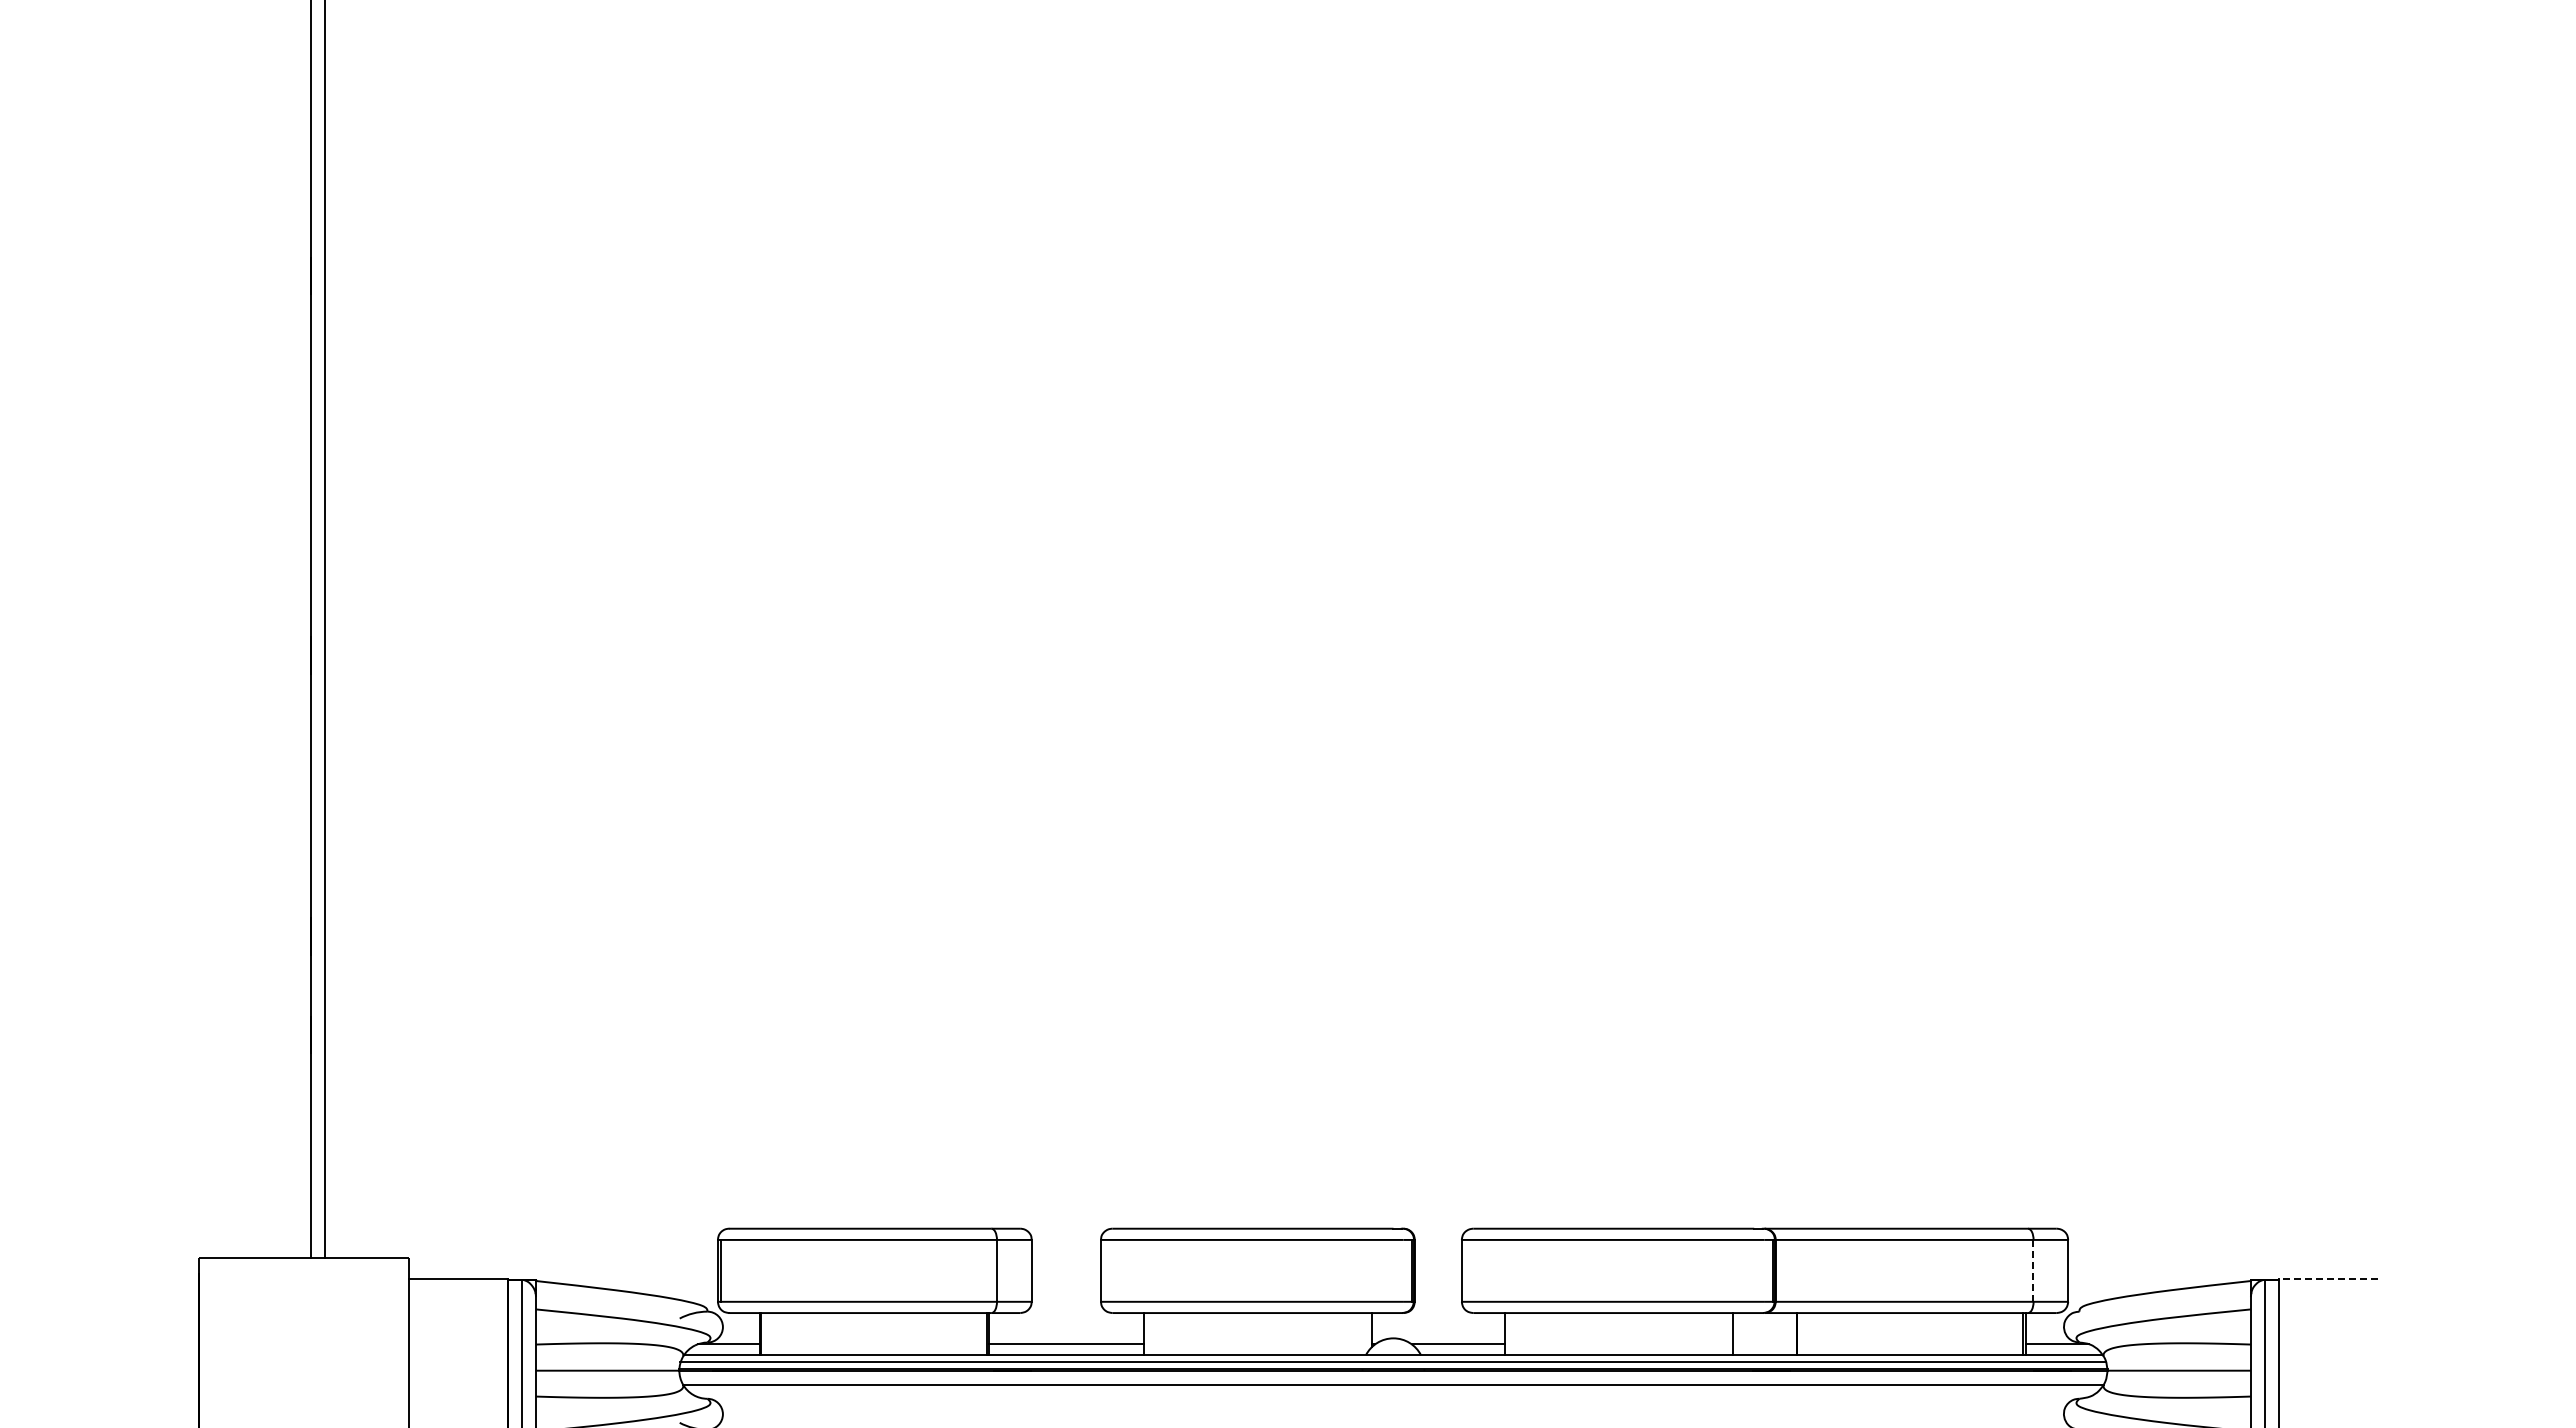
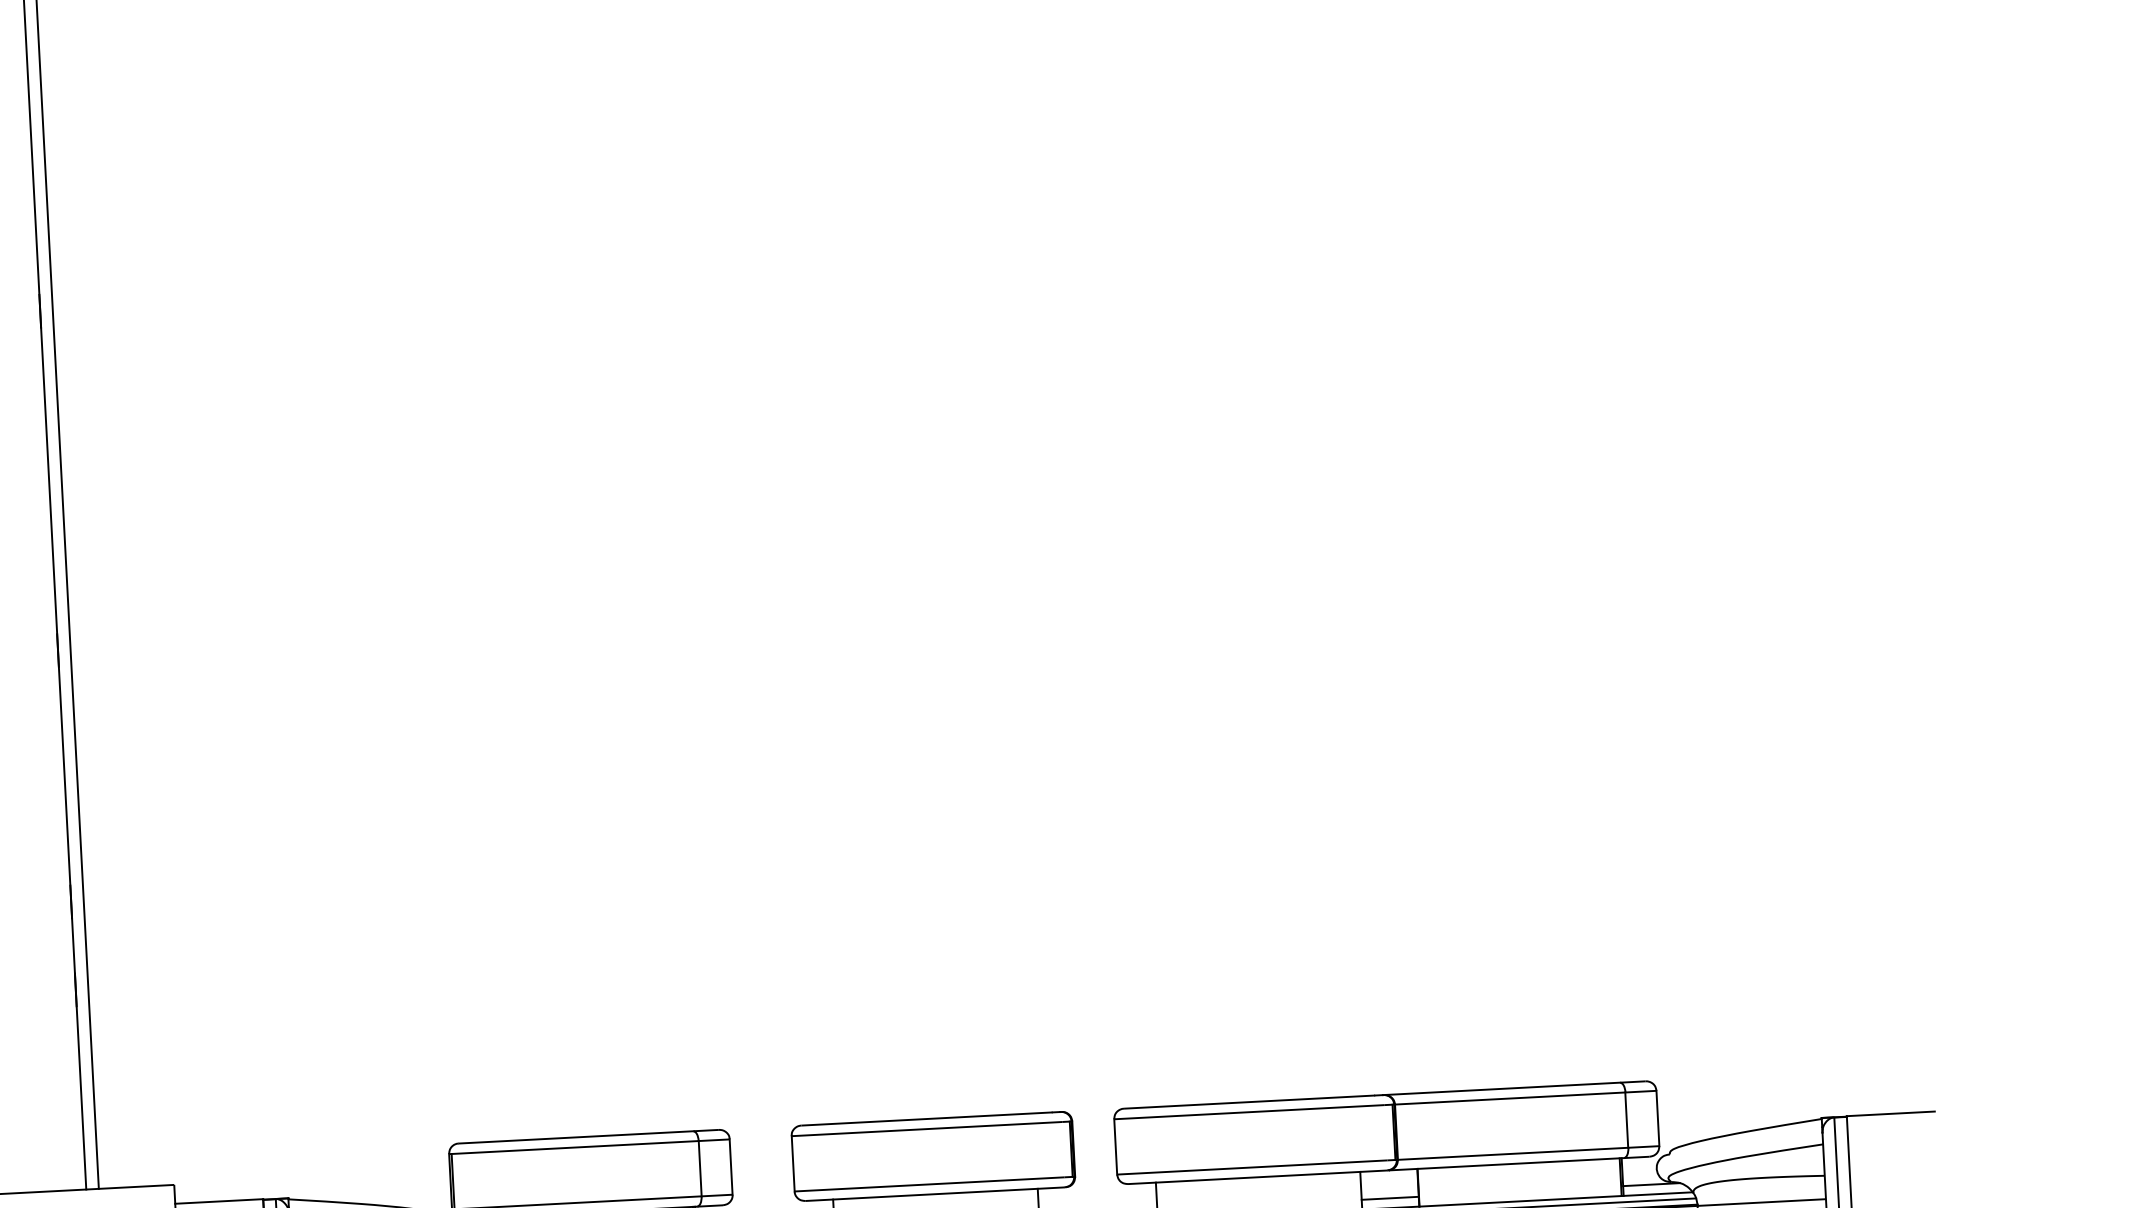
line: (2033, 1270) -> (1626, 1119), dashed -> solid
line: (2327, 1279) -> (1890, 1114), dashed -> solid
line: (1764, 1344) -> (1389, 1198), added

